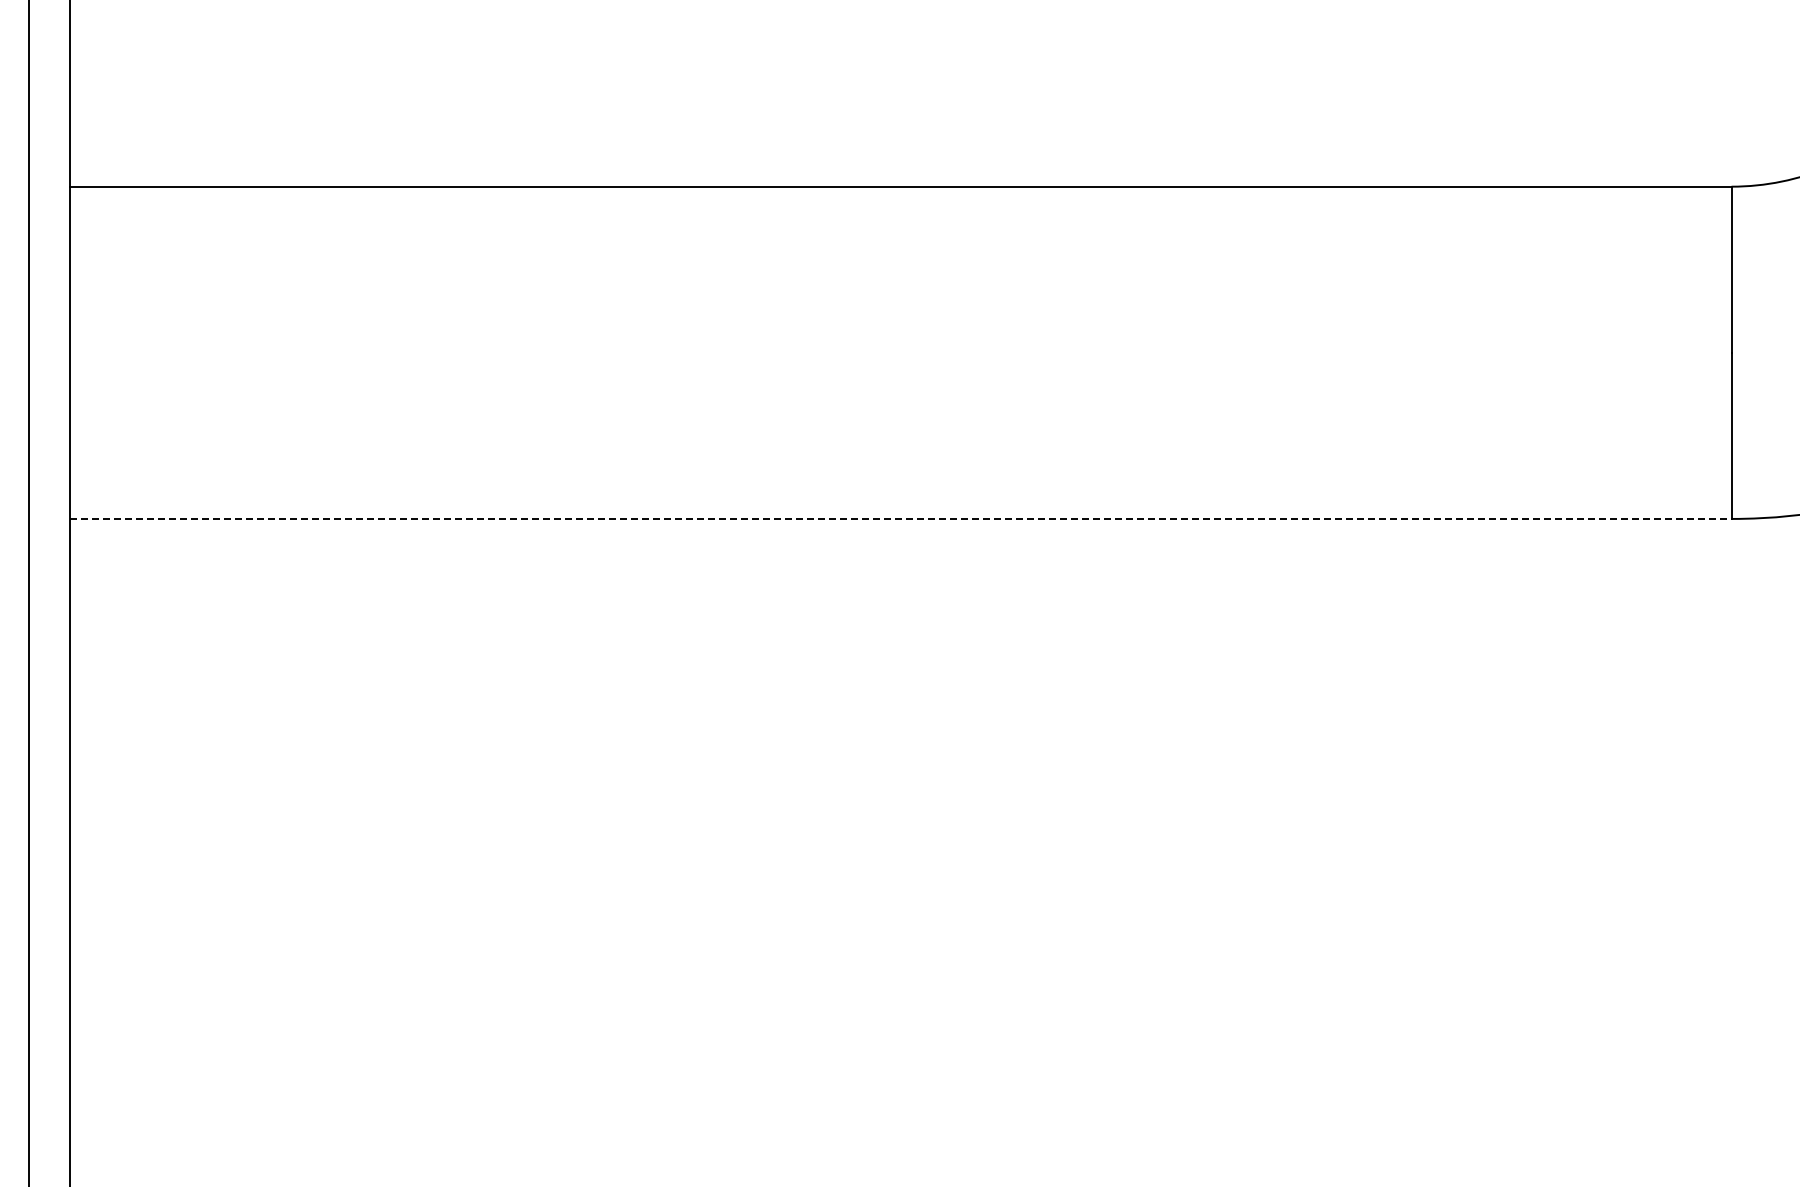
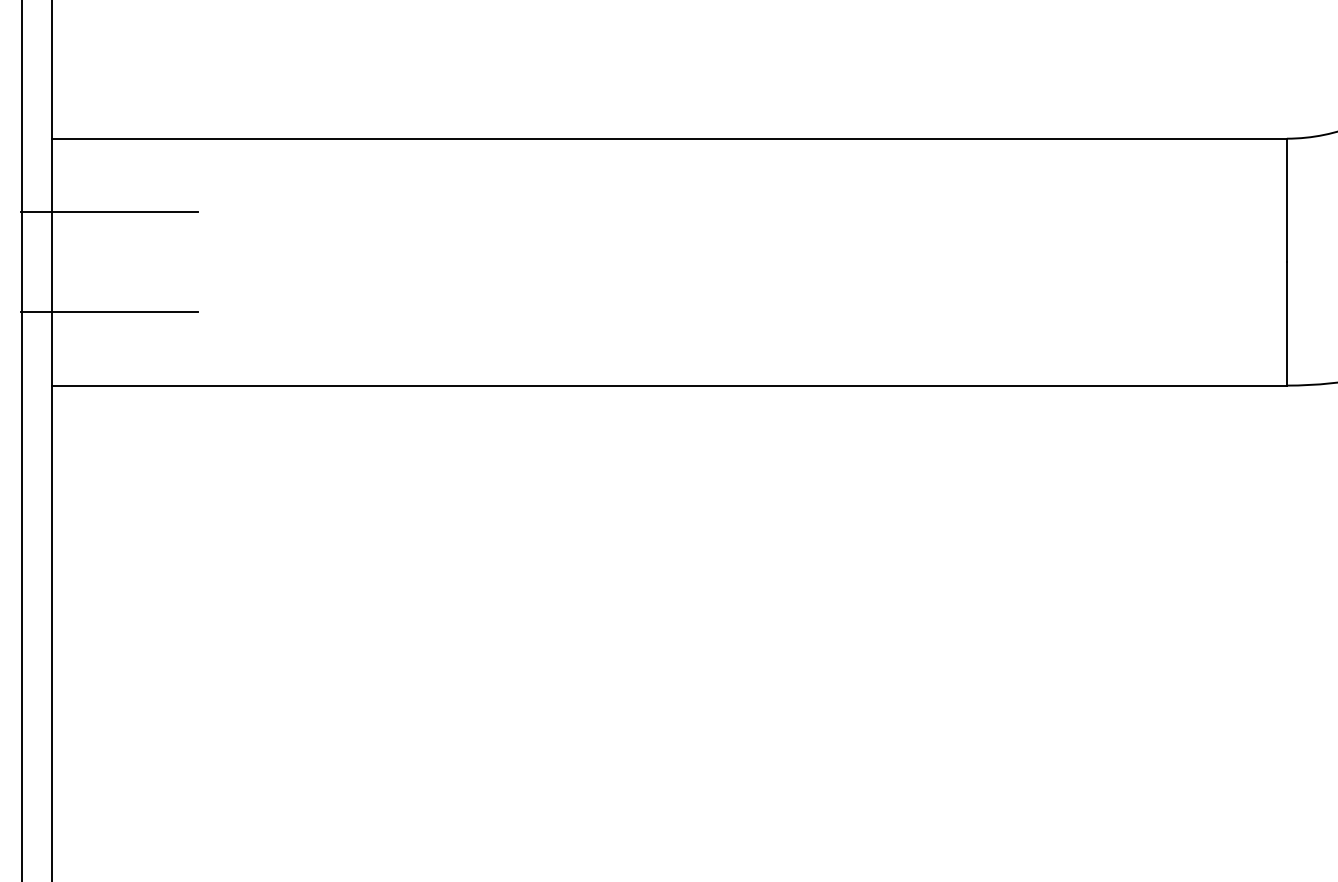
line: (146, 284) -> (109, 211), added
line: (146, 420) -> (109, 312), added
line: (900, 518) -> (669, 385), dashed -> solid

